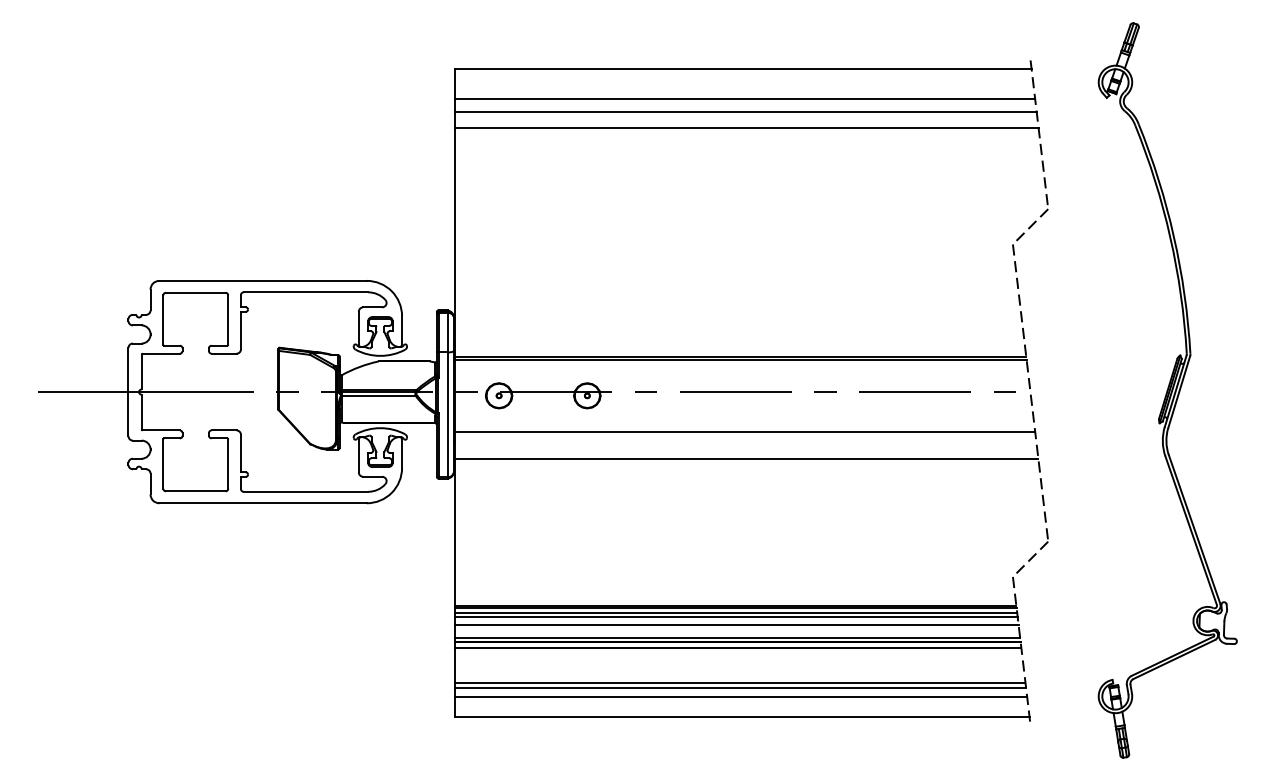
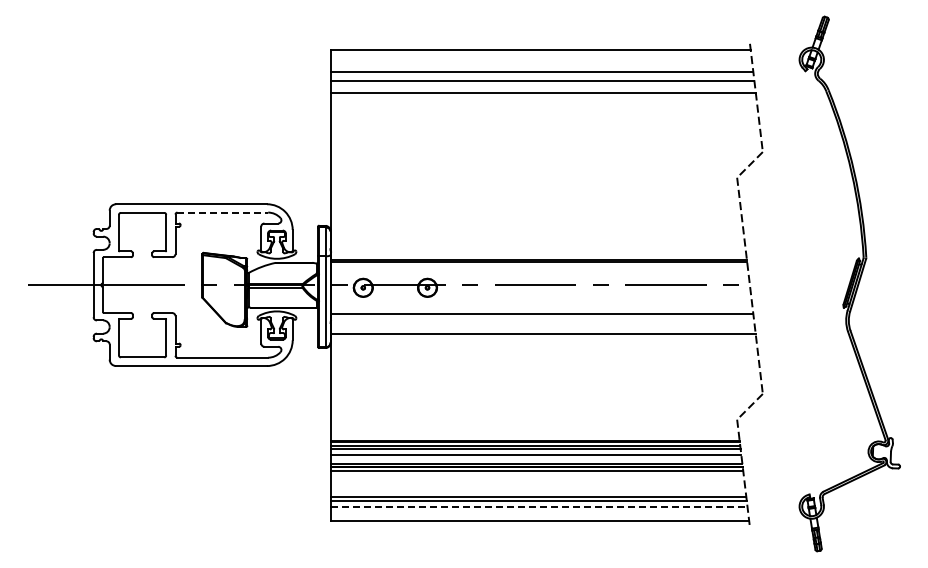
line: (306, 292) -> (223, 212), solid -> dashed
line: (741, 697) -> (539, 507), solid -> dashed

